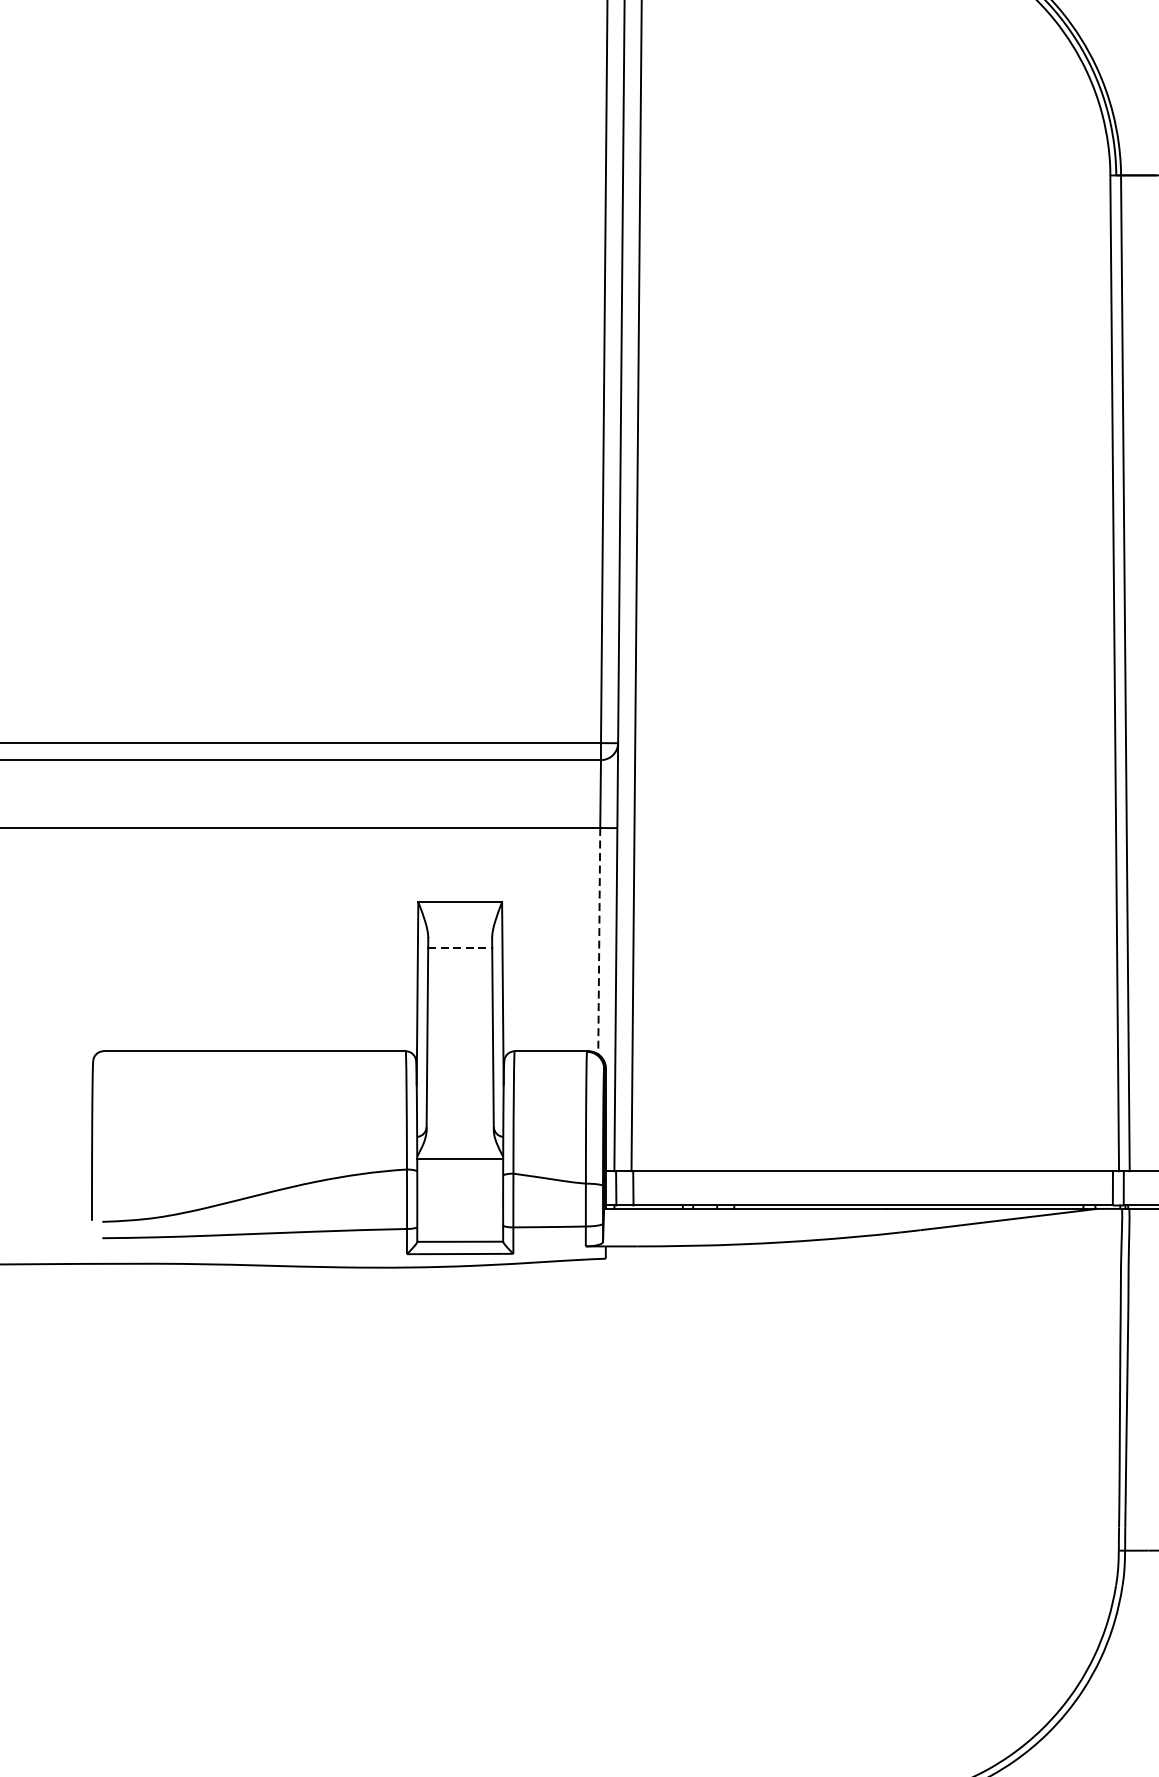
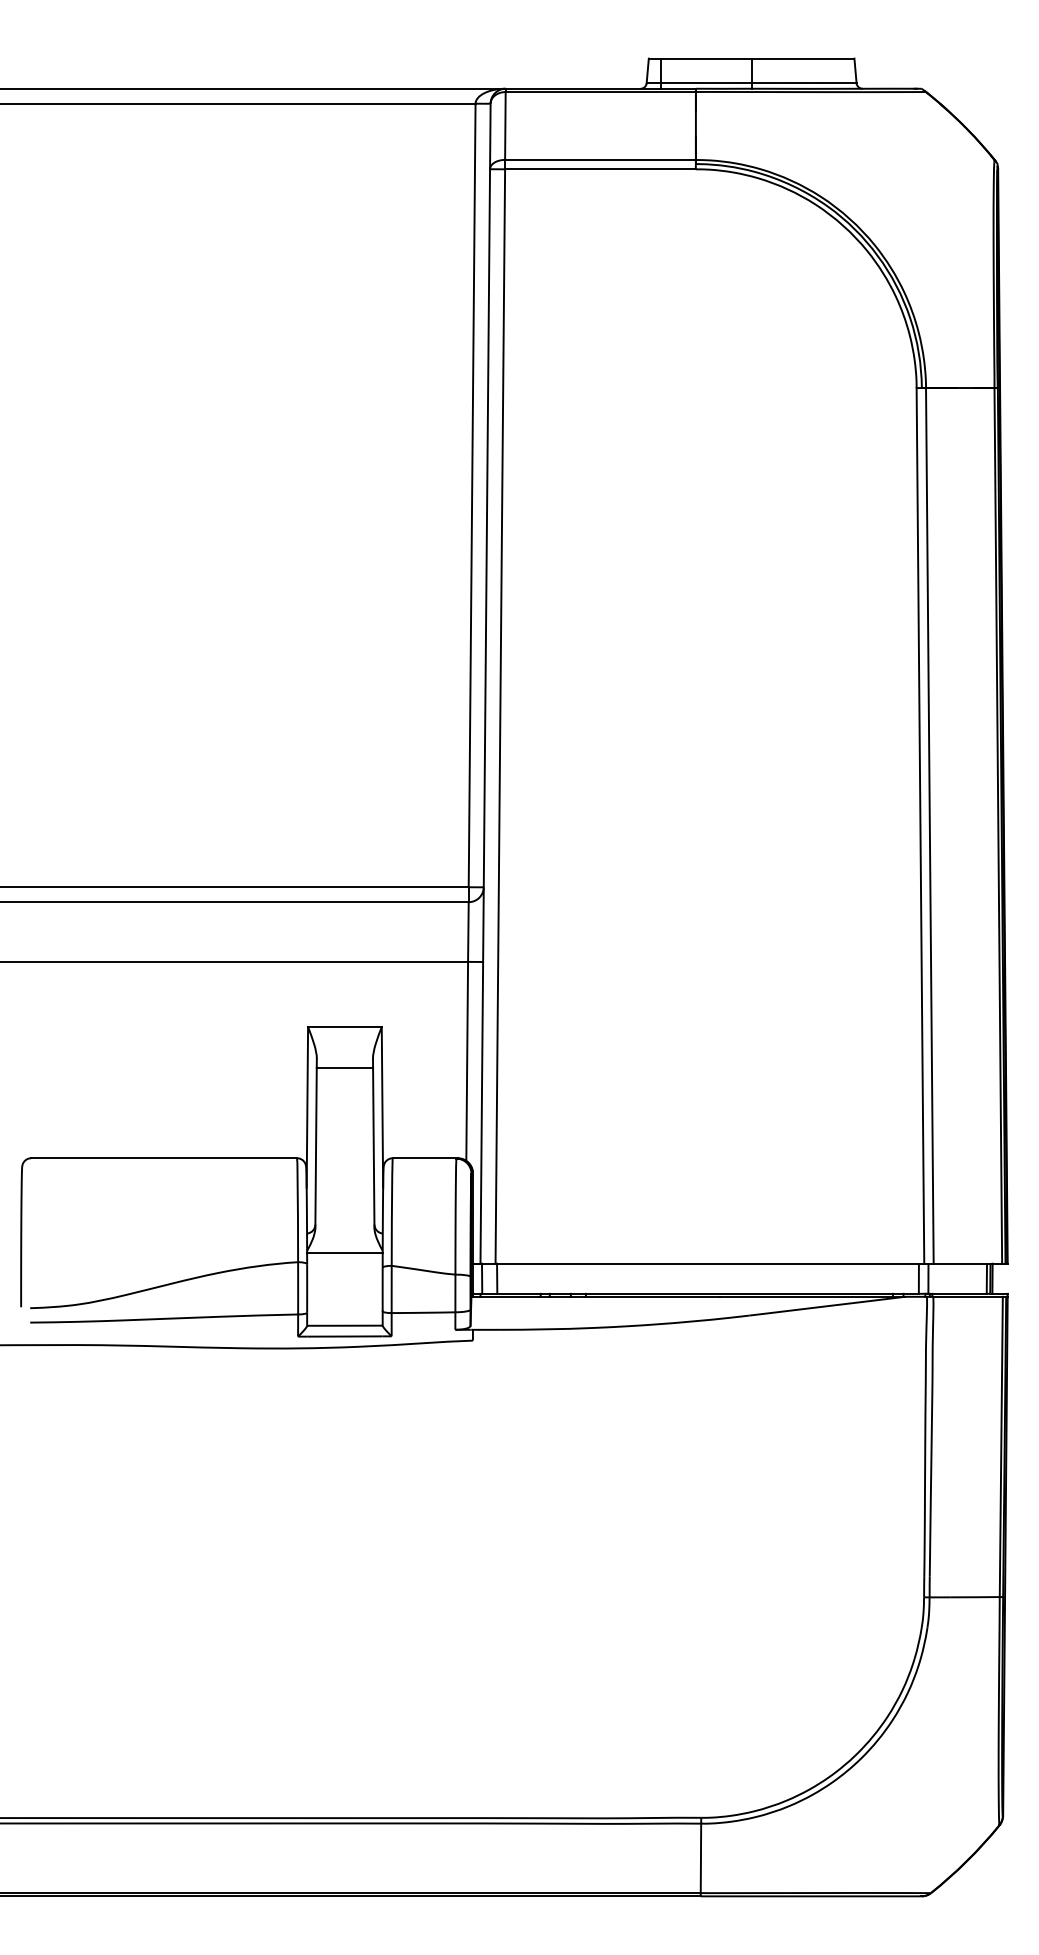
line: (599, 941) -> (467, 1061), dashed -> solid
line: (460, 948) -> (345, 1067), dashed -> solid

